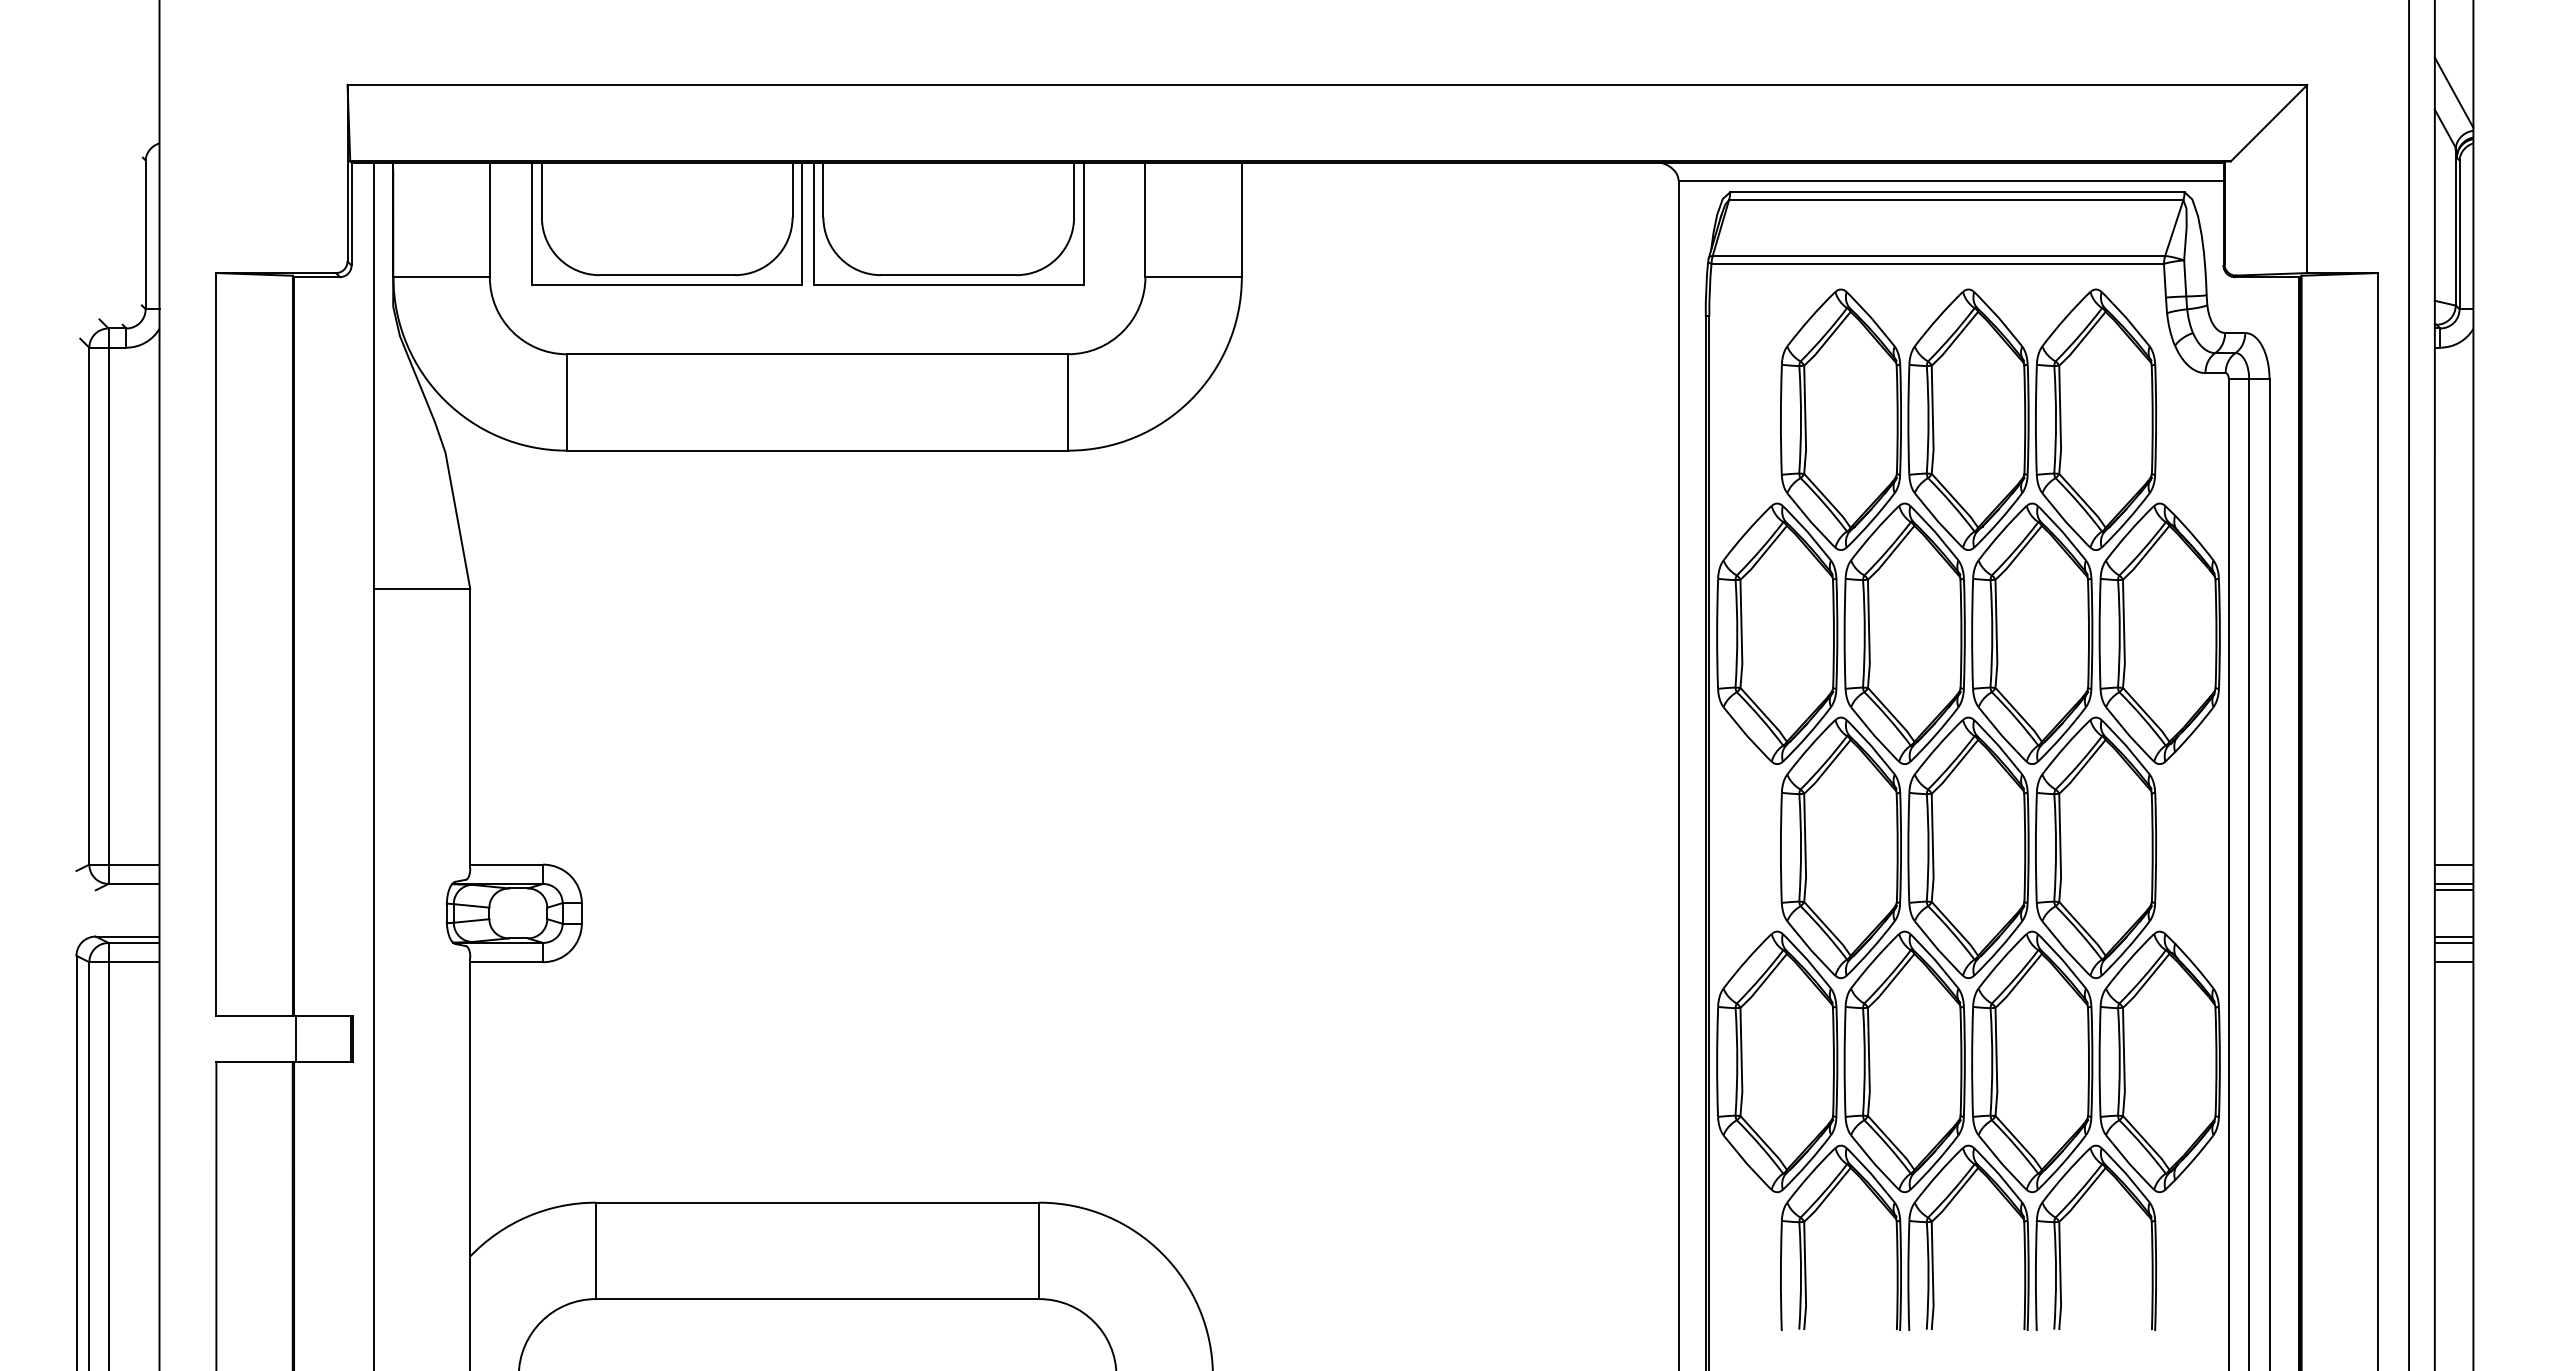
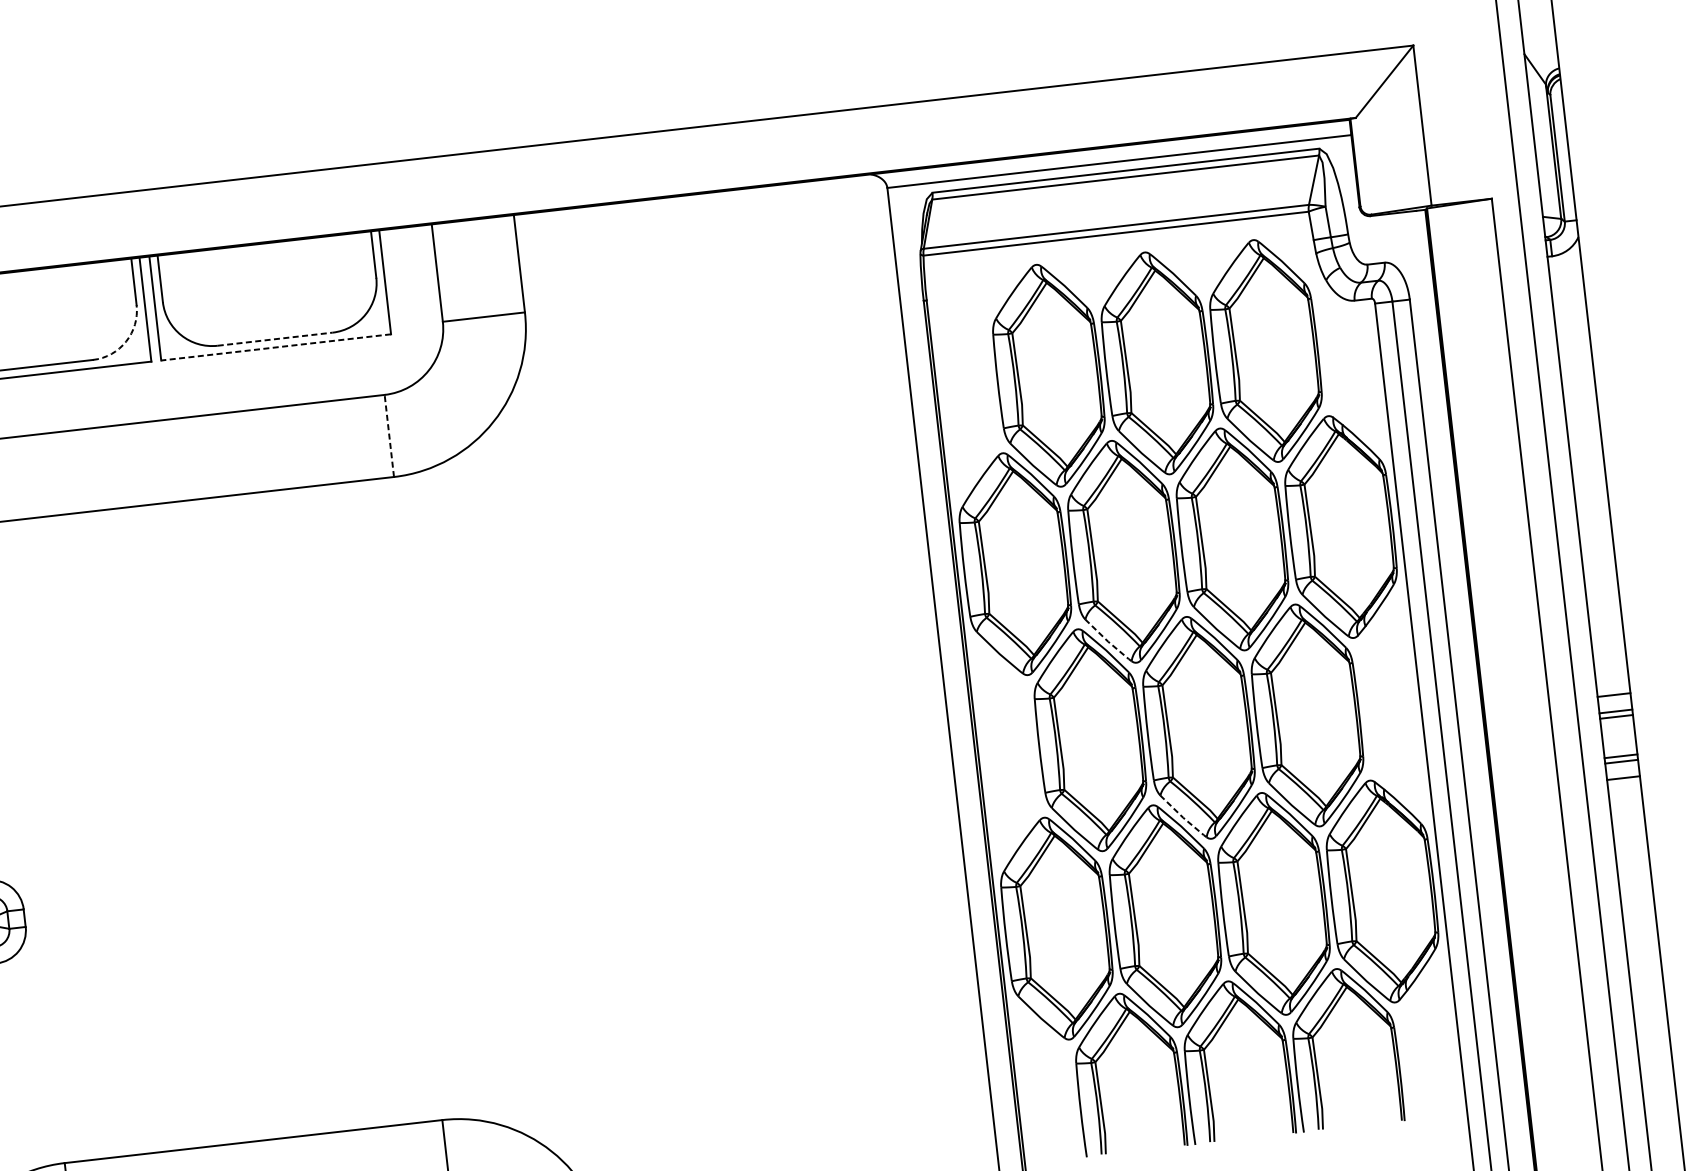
line: (2453, 92) -> (1538, 37), removed
arc: (775, 258) -> (126, 341), solid -> dashed
line: (949, 275) -> (275, 339), solid -> dashed
line: (948, 284) -> (275, 347), solid -> dashed
line: (1068, 401) -> (389, 435), solid -> dashed
line: (1874, 735) -> (1108, 641), solid -> dashed
line: (1938, 950) -> (1183, 818), solid -> dashed

